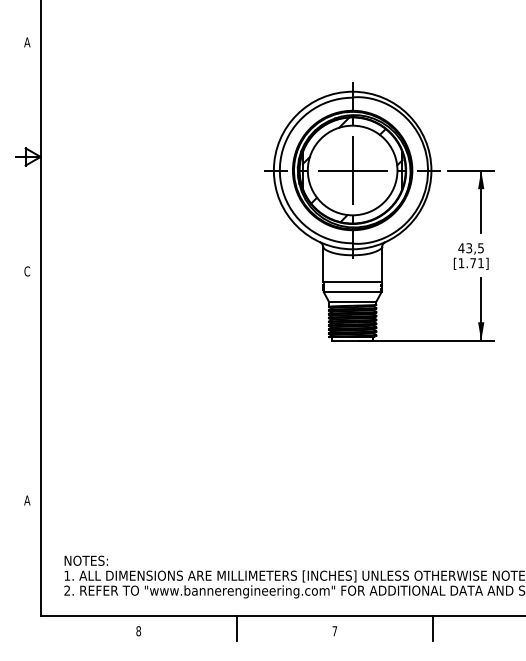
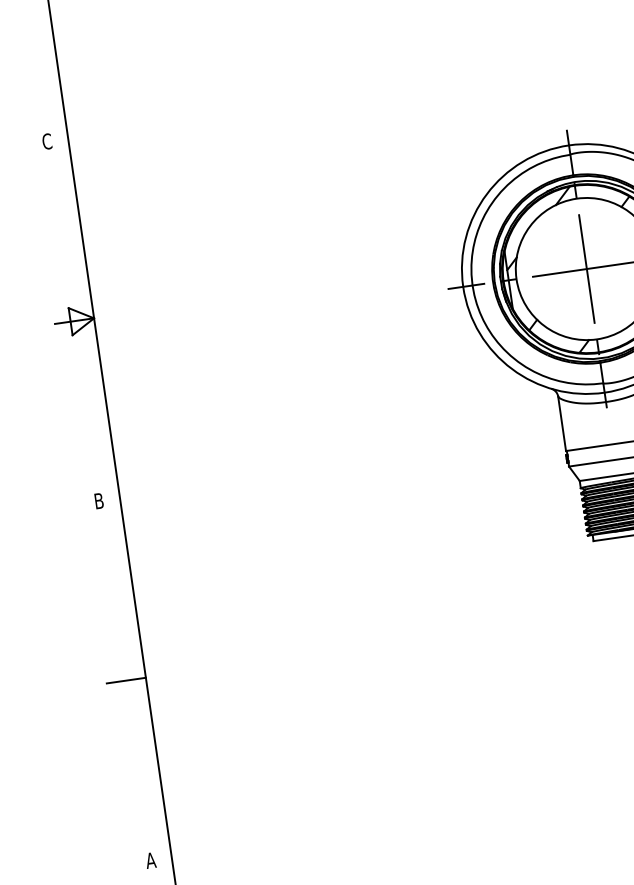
text: (27, 42) -> (47, 141), A -> C
text: (27, 271) -> (99, 501), C -> B
line: (27, 385) -> (125, 680), added

